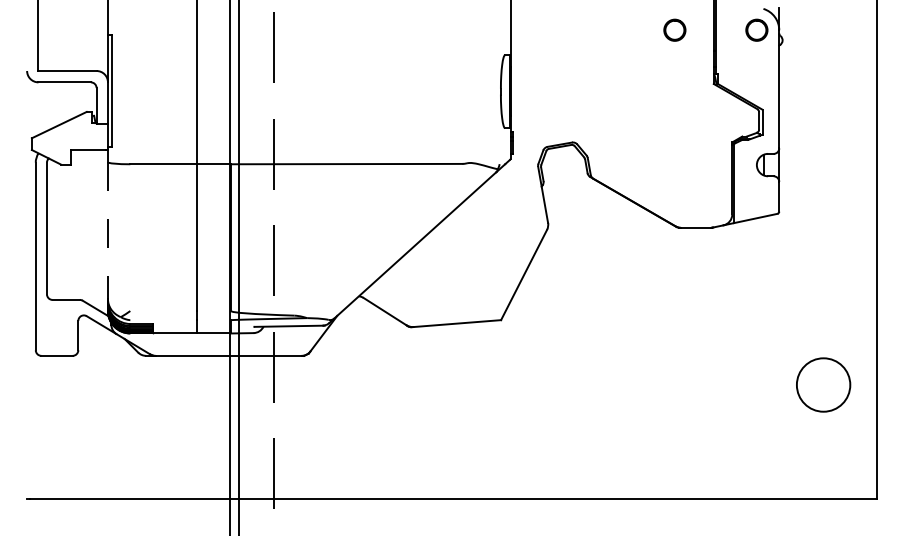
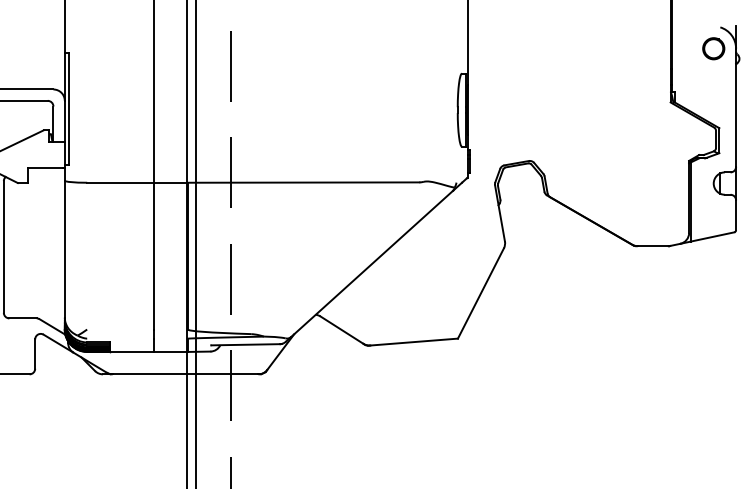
circle: (674, 29) -> (631, 47), removed
line: (107, 231) -> (64, 249), dashed -> solid

